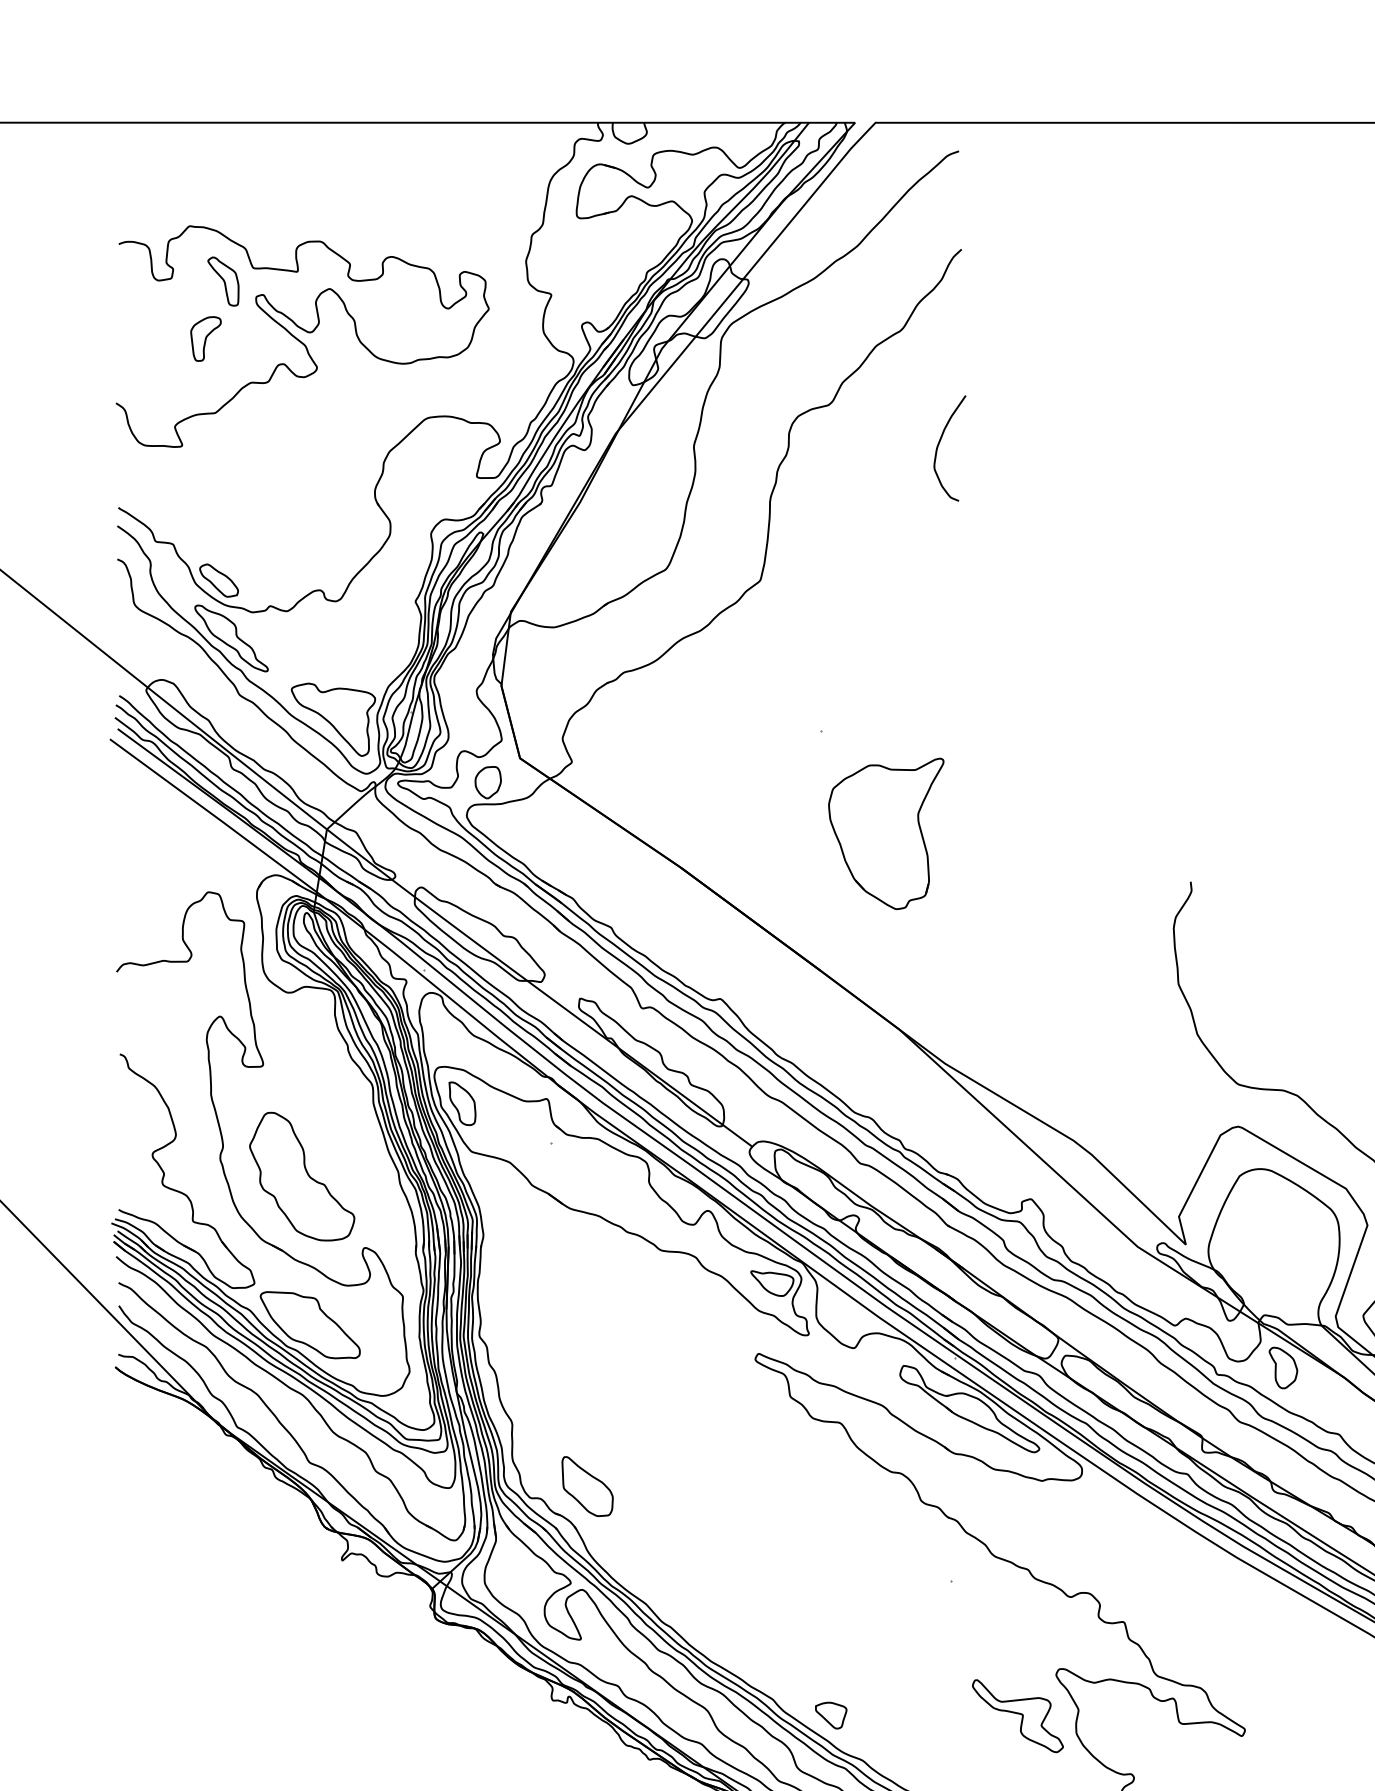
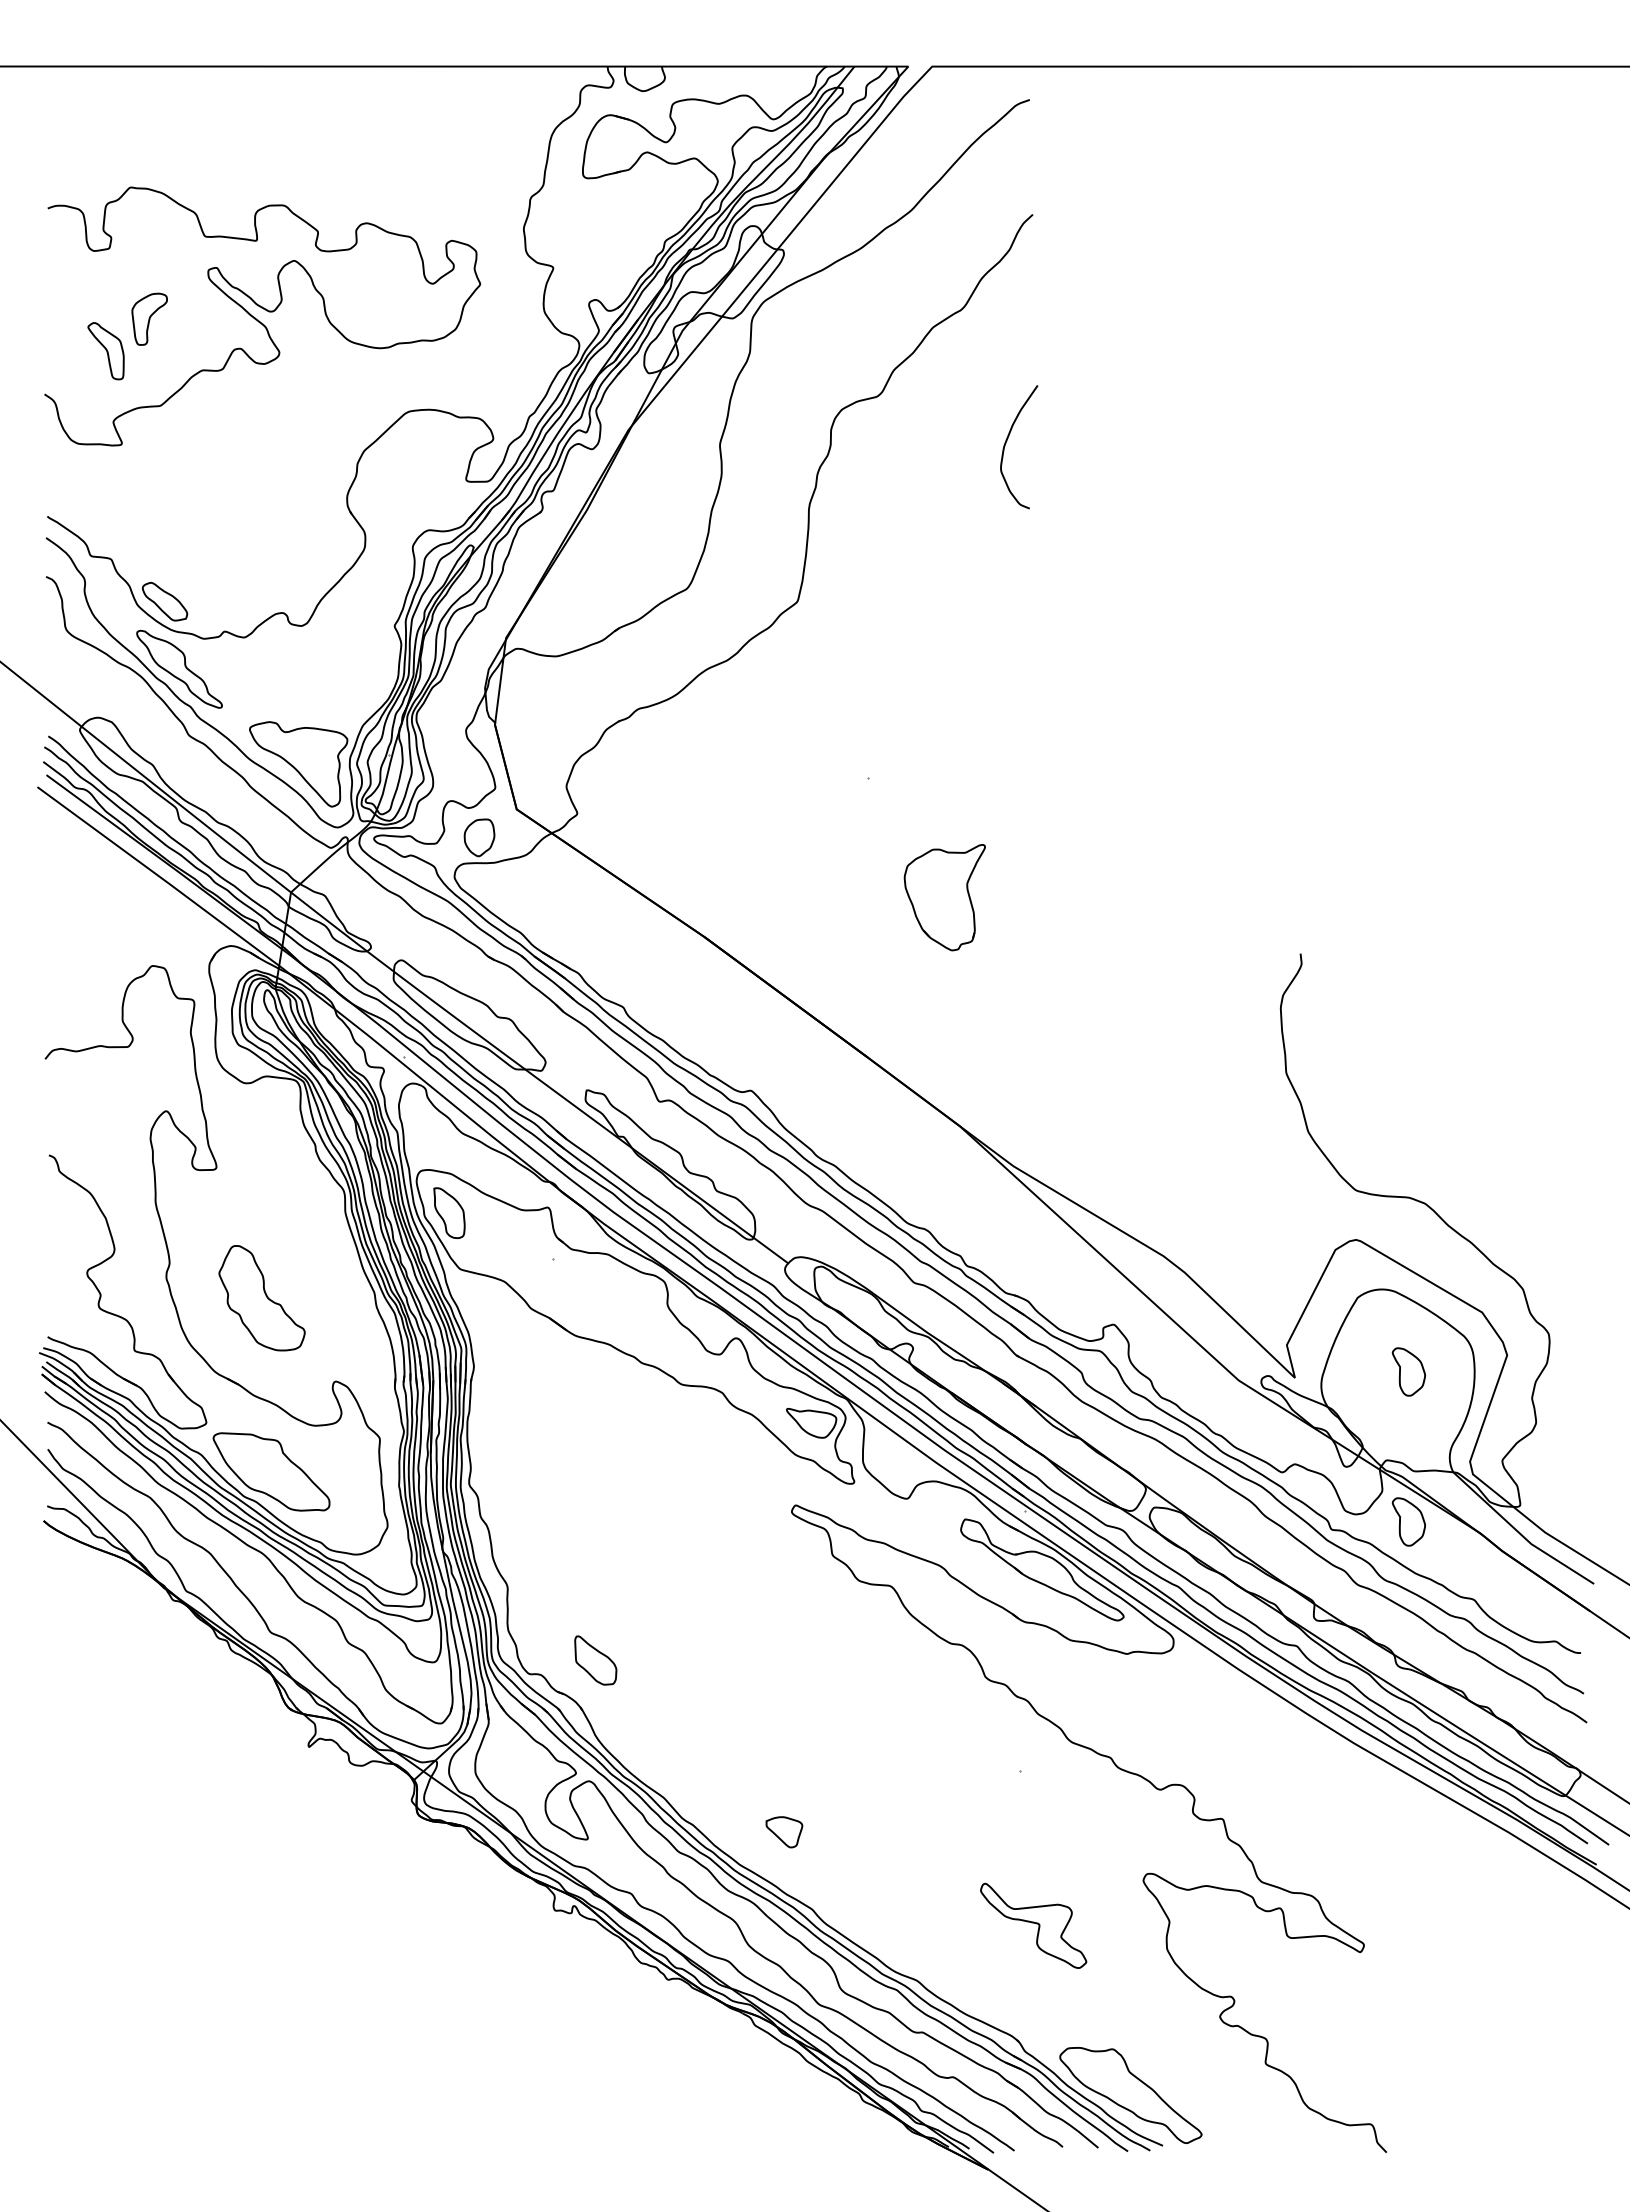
part: (222, 281) -> (105, 351), moved
part: (886, 833) -> (944, 897), size x0.6
part: (301, 1175) -> (261, 1297), size x0.7
part: (1283, 1239) -> (1408, 1371), added
part: (587, 1486) -> (595, 1660), size x0.7
part: (831, 1715) -> (784, 1832), moved
part: (1017, 1715) -> (1033, 1925), moved

